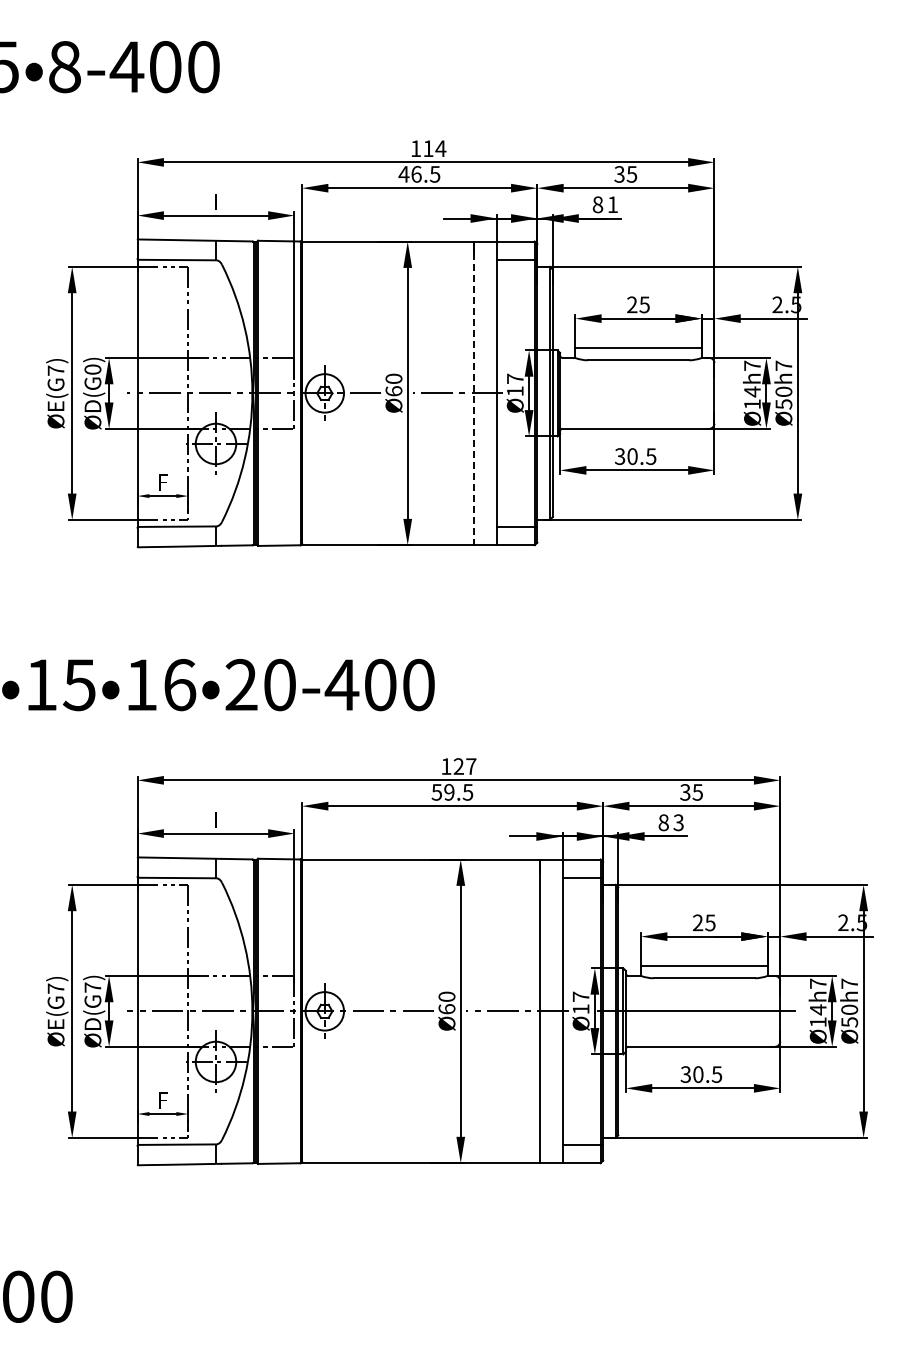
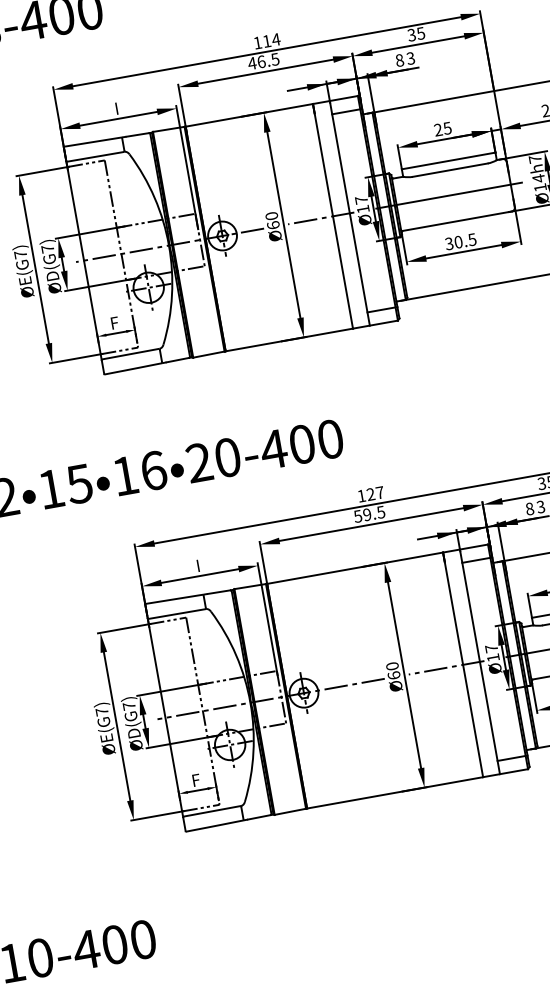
text: (612, 204) -> (410, 58), 1 -> 3
text: (92, 369) -> (47, 248), D(G0) -> D(G7)
line: (474, 393) -> (333, 216), dashed -> solid
line: (630, 393) -> (448, 195), added

